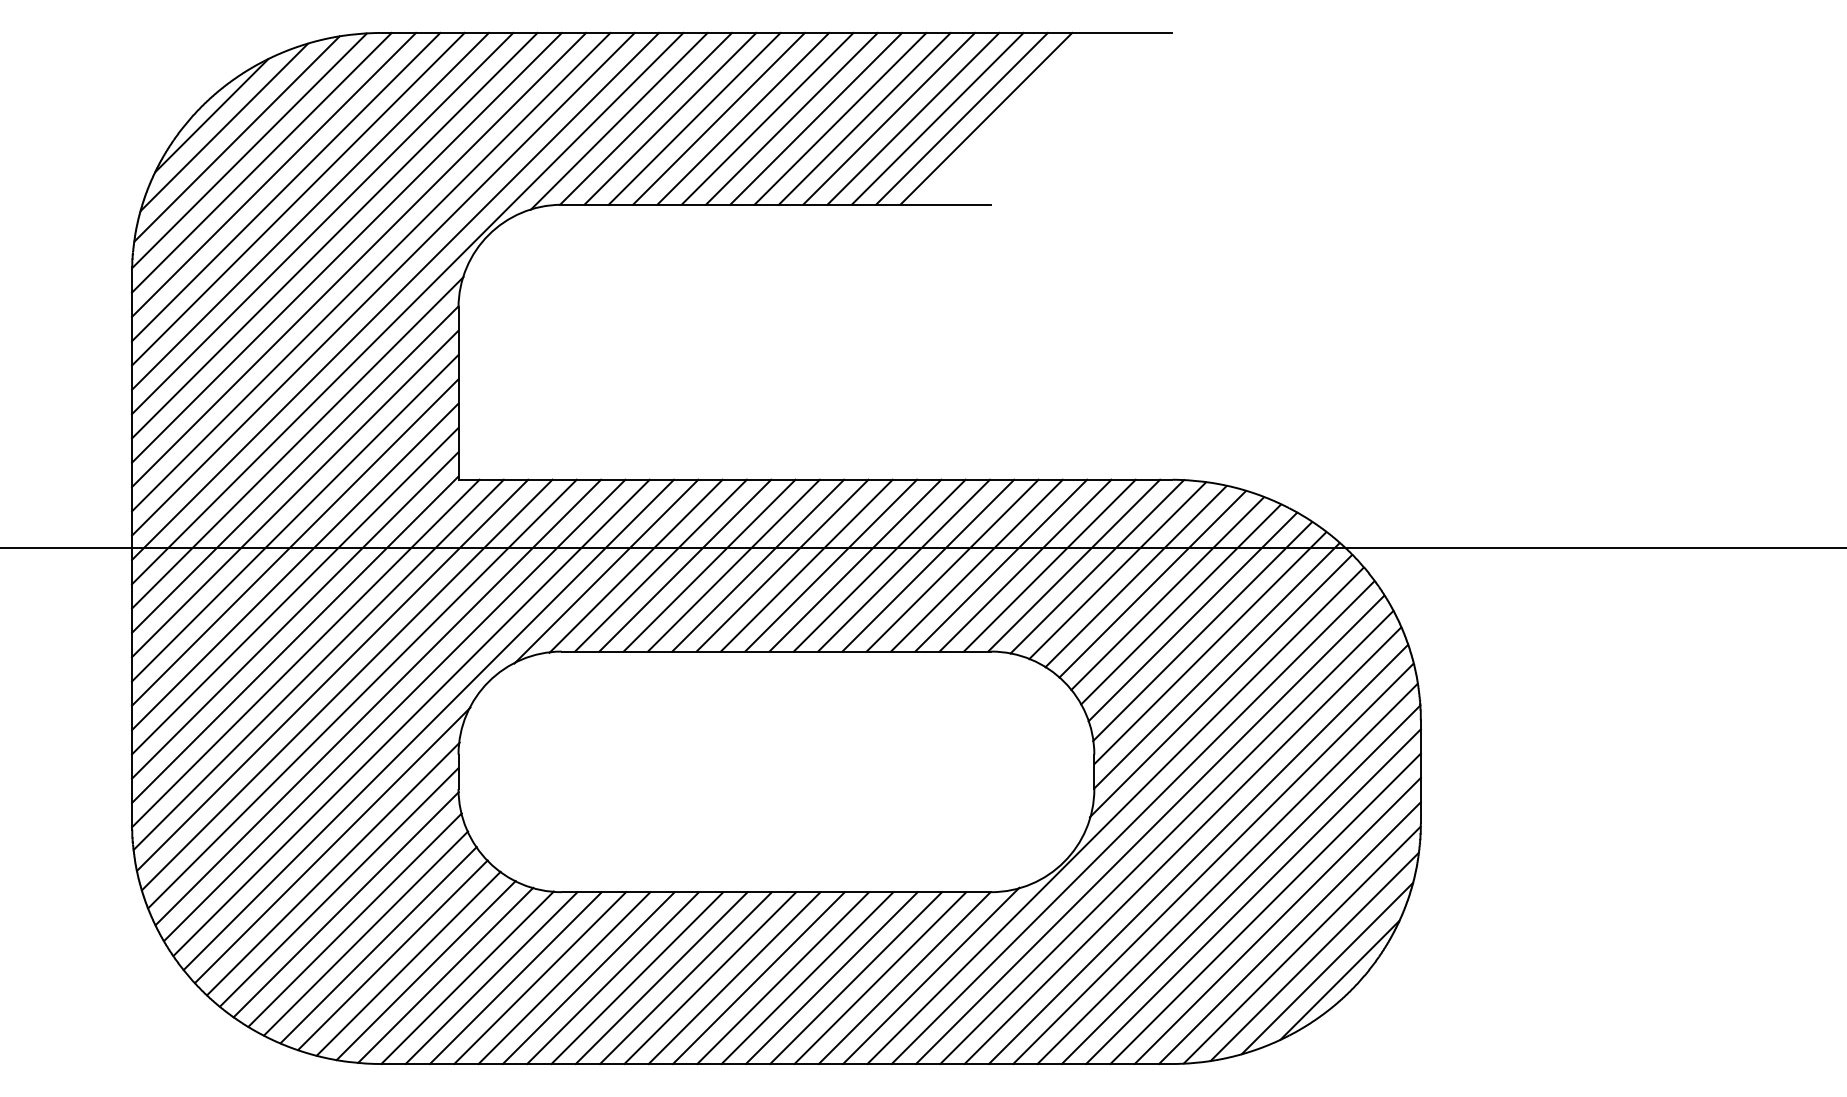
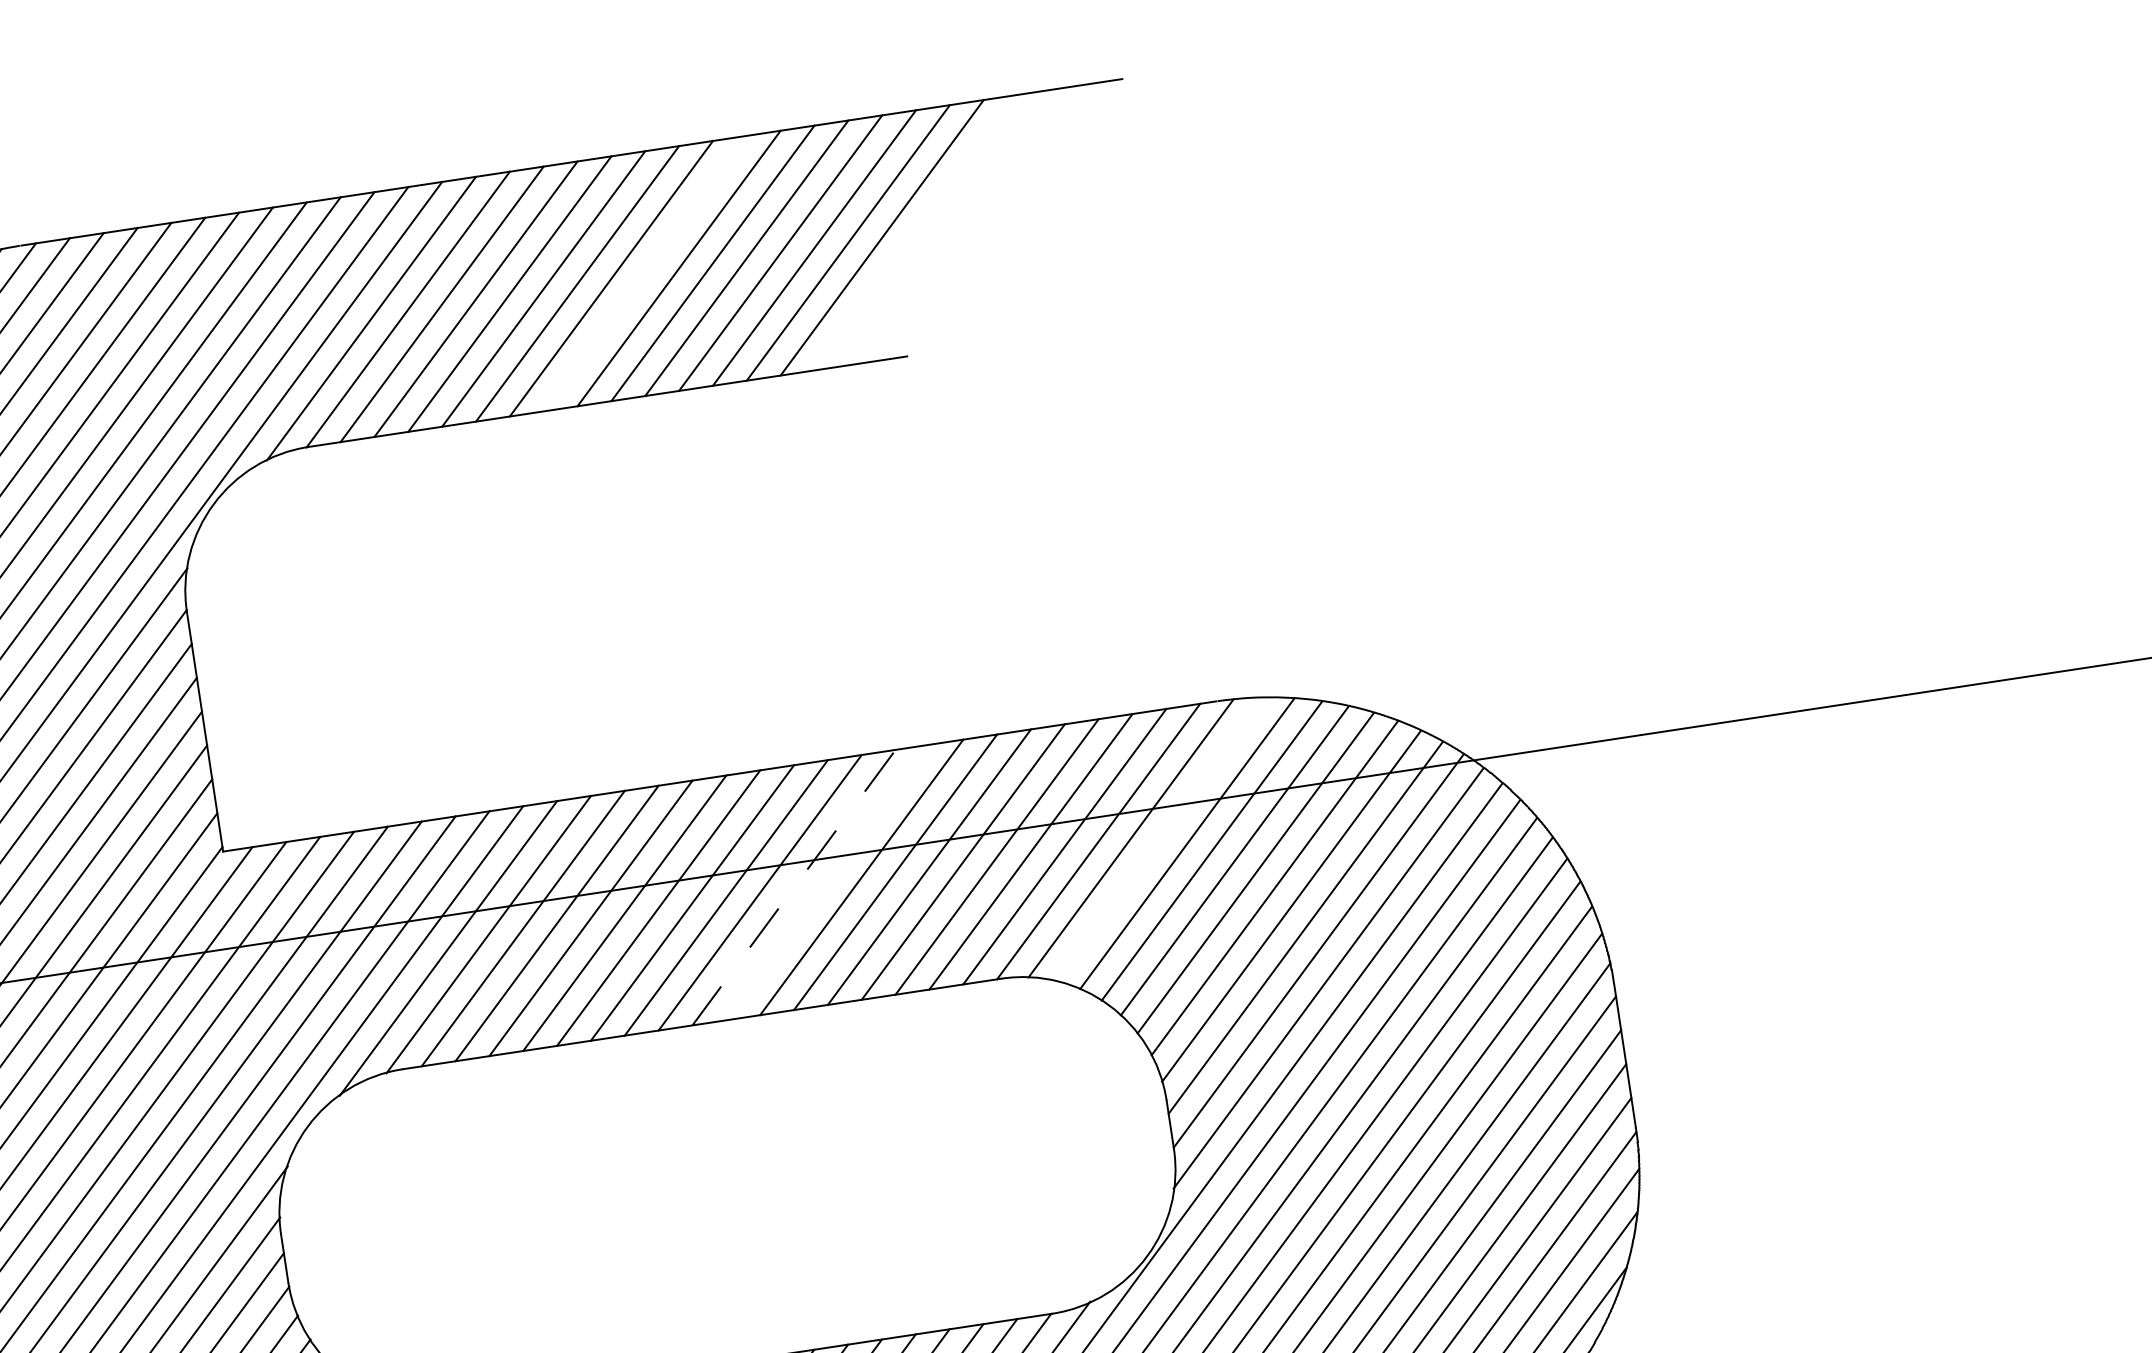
line: (816, 118) -> (645, 273), removed
line: (855, 565) -> (794, 887), solid -> dashed
line: (879, 565) -> (827, 882), removed
line: (1117, 570) -> (1160, 839), removed

